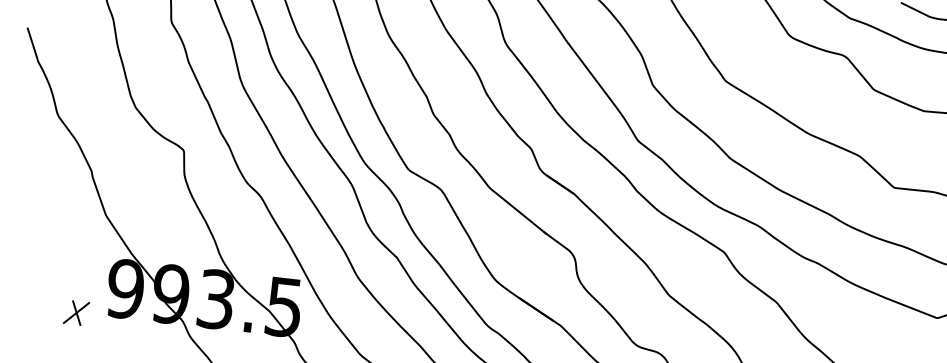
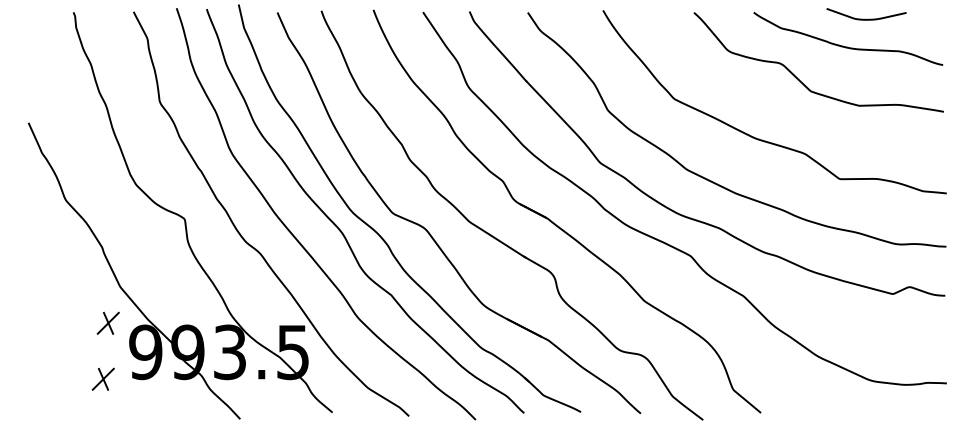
part: (87, 252) -> (107, 322), added

